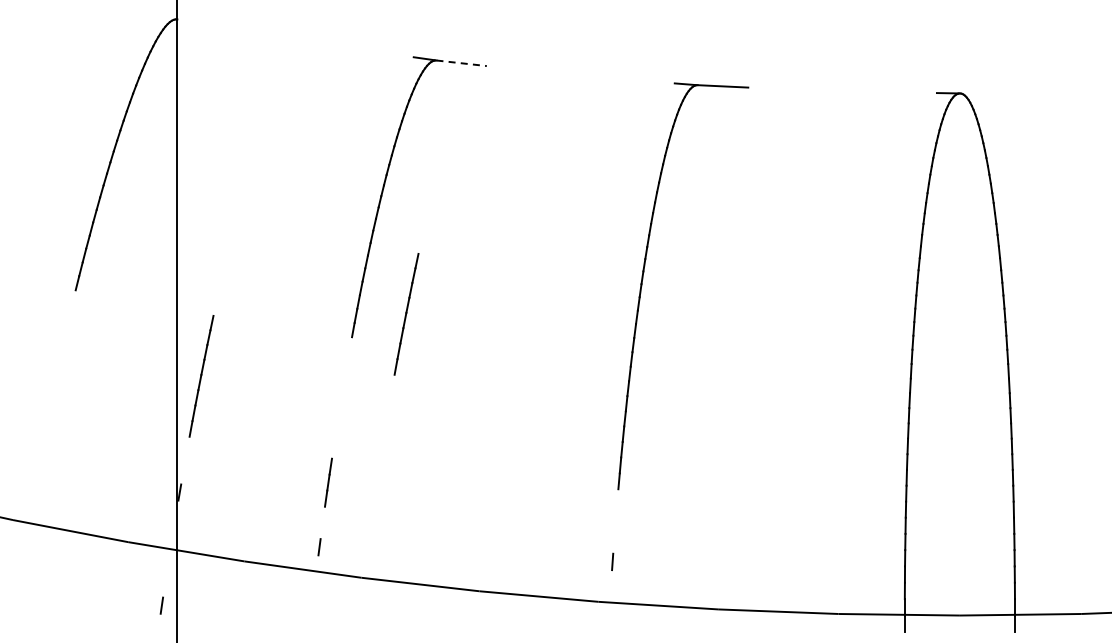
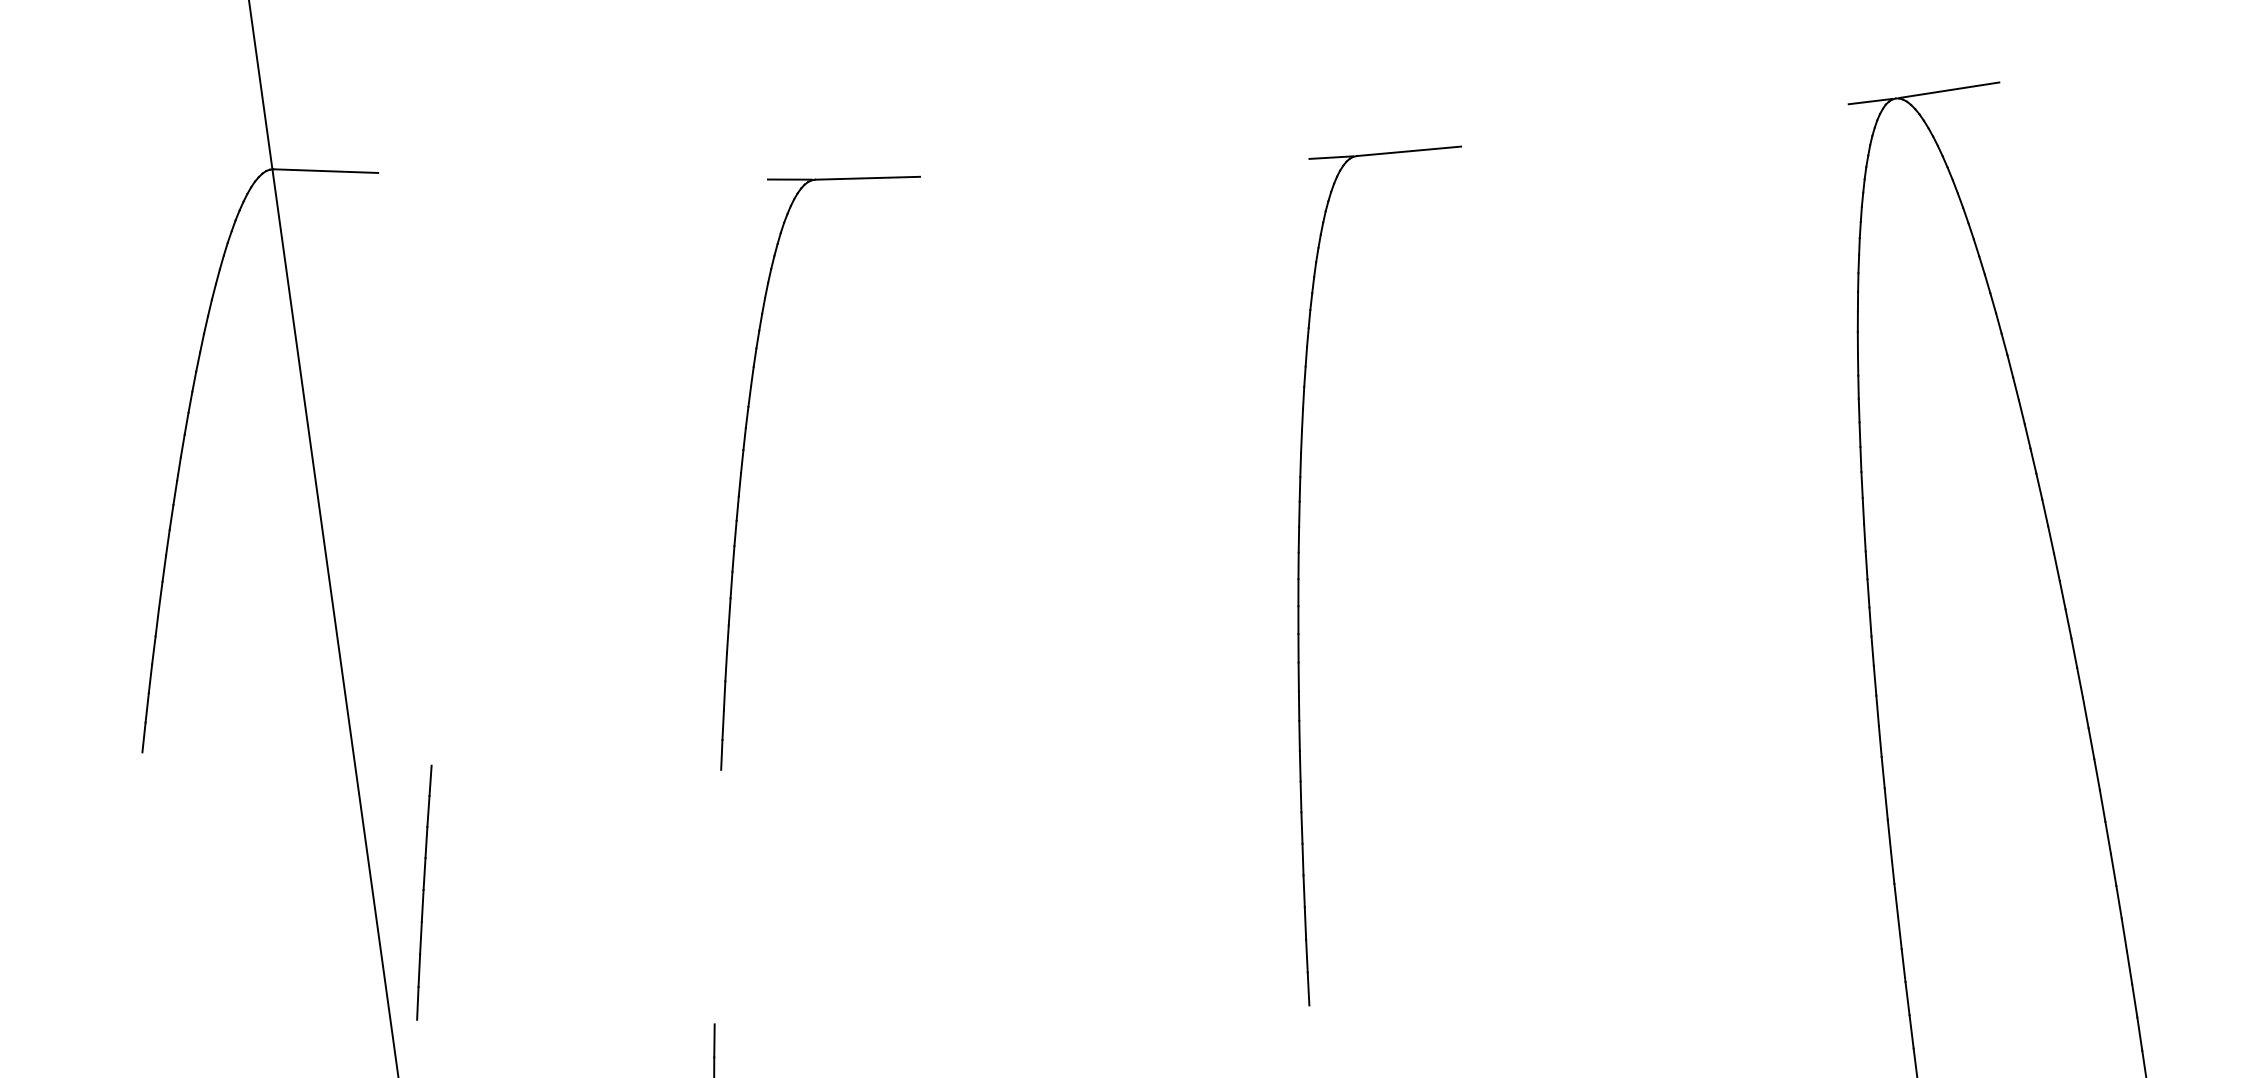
line: (202, 23) -> (326, 170), added
line: (462, 63) -> (869, 178), dashed -> solid
line: (985, 92) -> (1947, 89), added
line: (406, 314) -> (826, 707), removed

